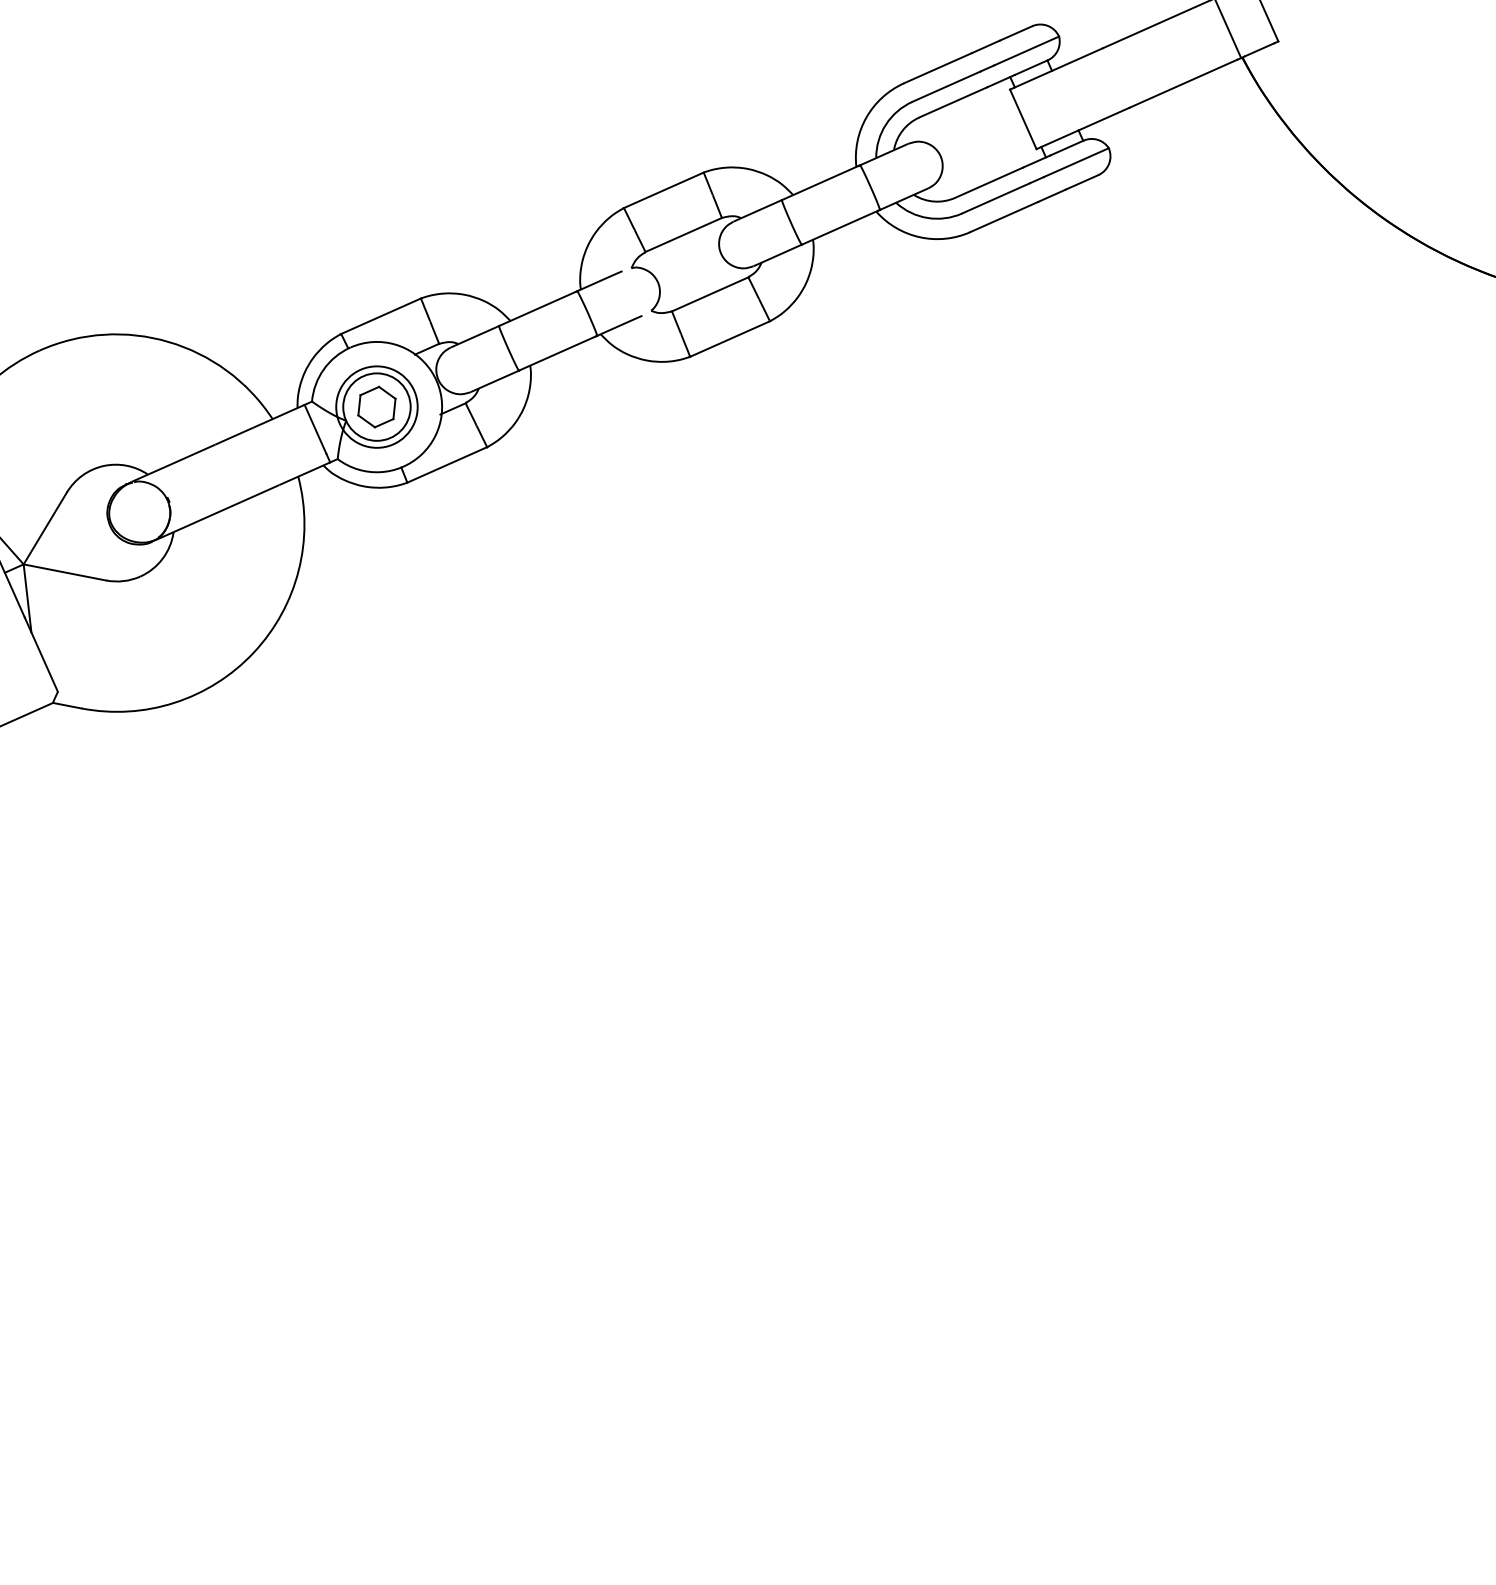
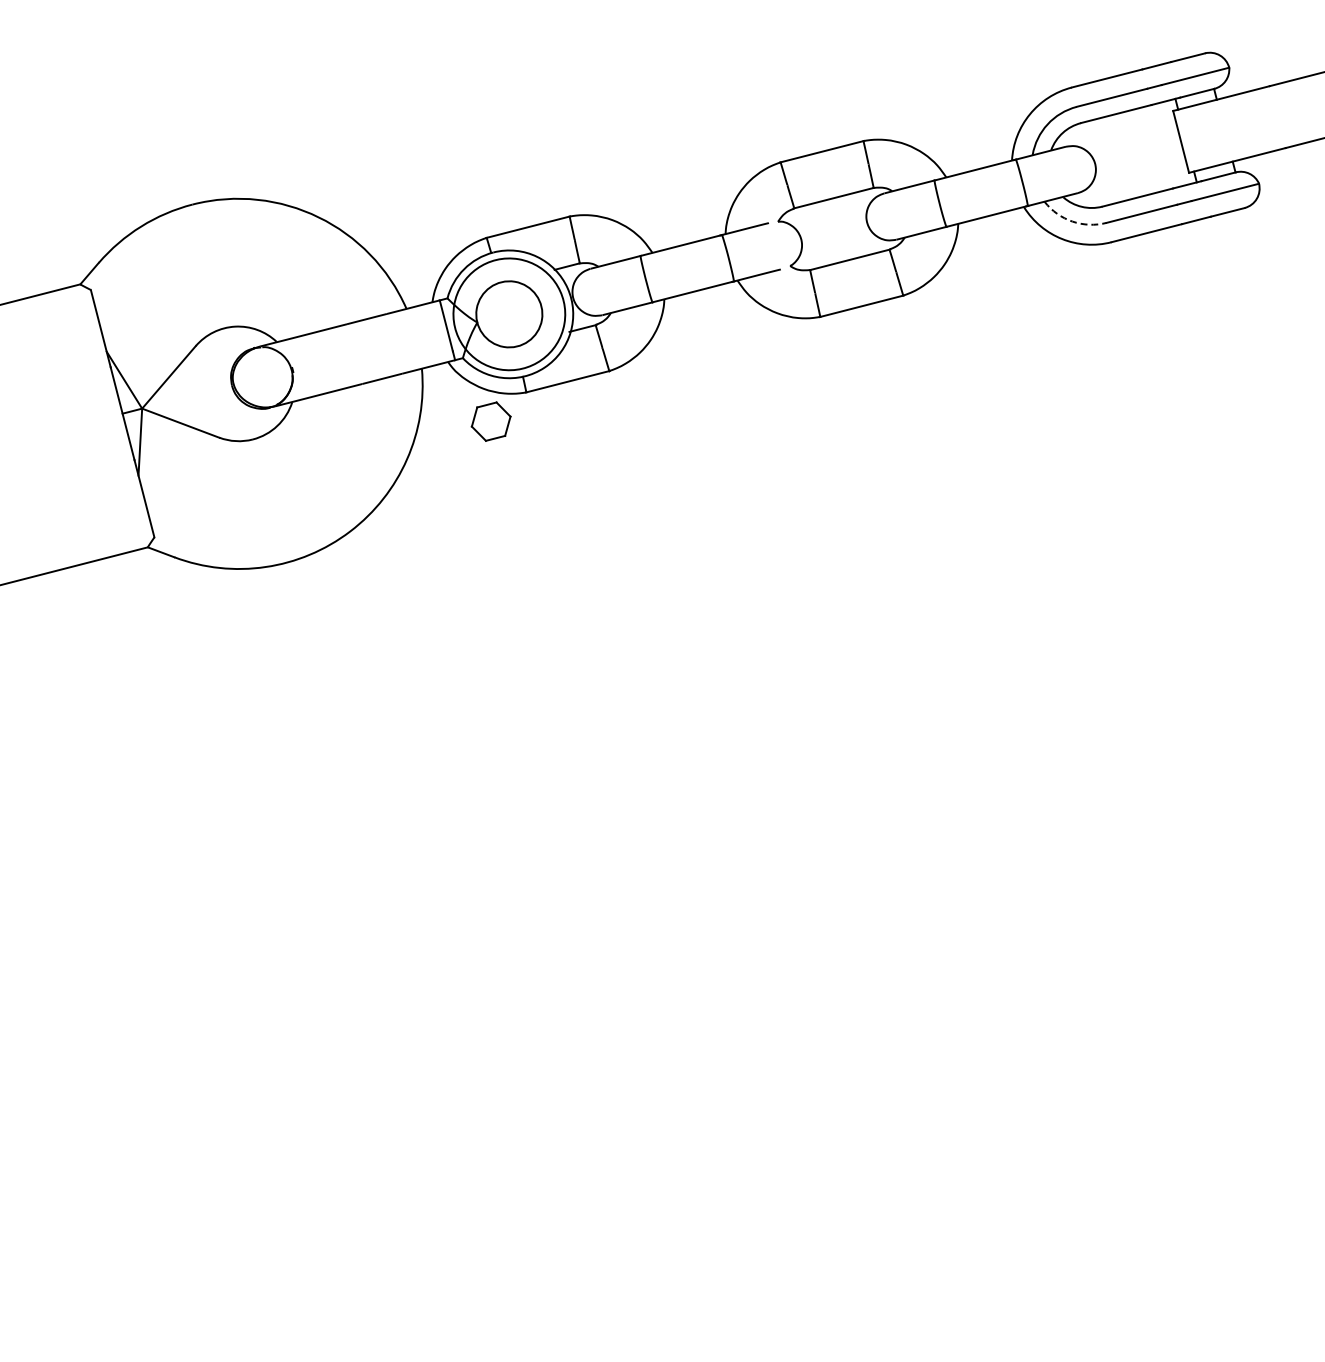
arc: (927, 218) -> (1072, 222), solid -> dashed
circle: (376, 406) -> (509, 313), size x1.4
part: (376, 406) -> (490, 420), moved

